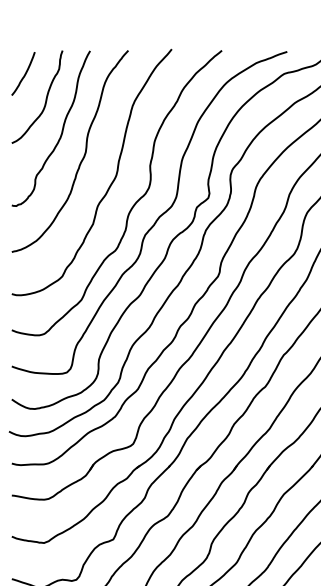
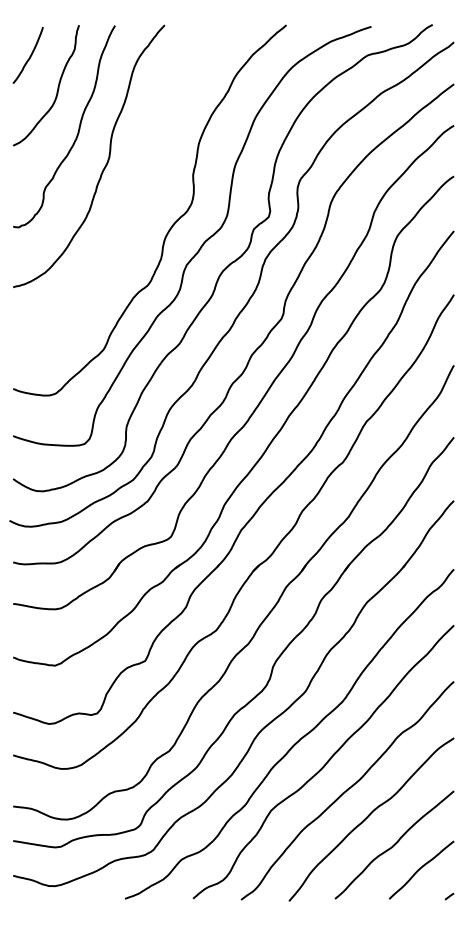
curve: (109, 185) -> (140, 200), removed

